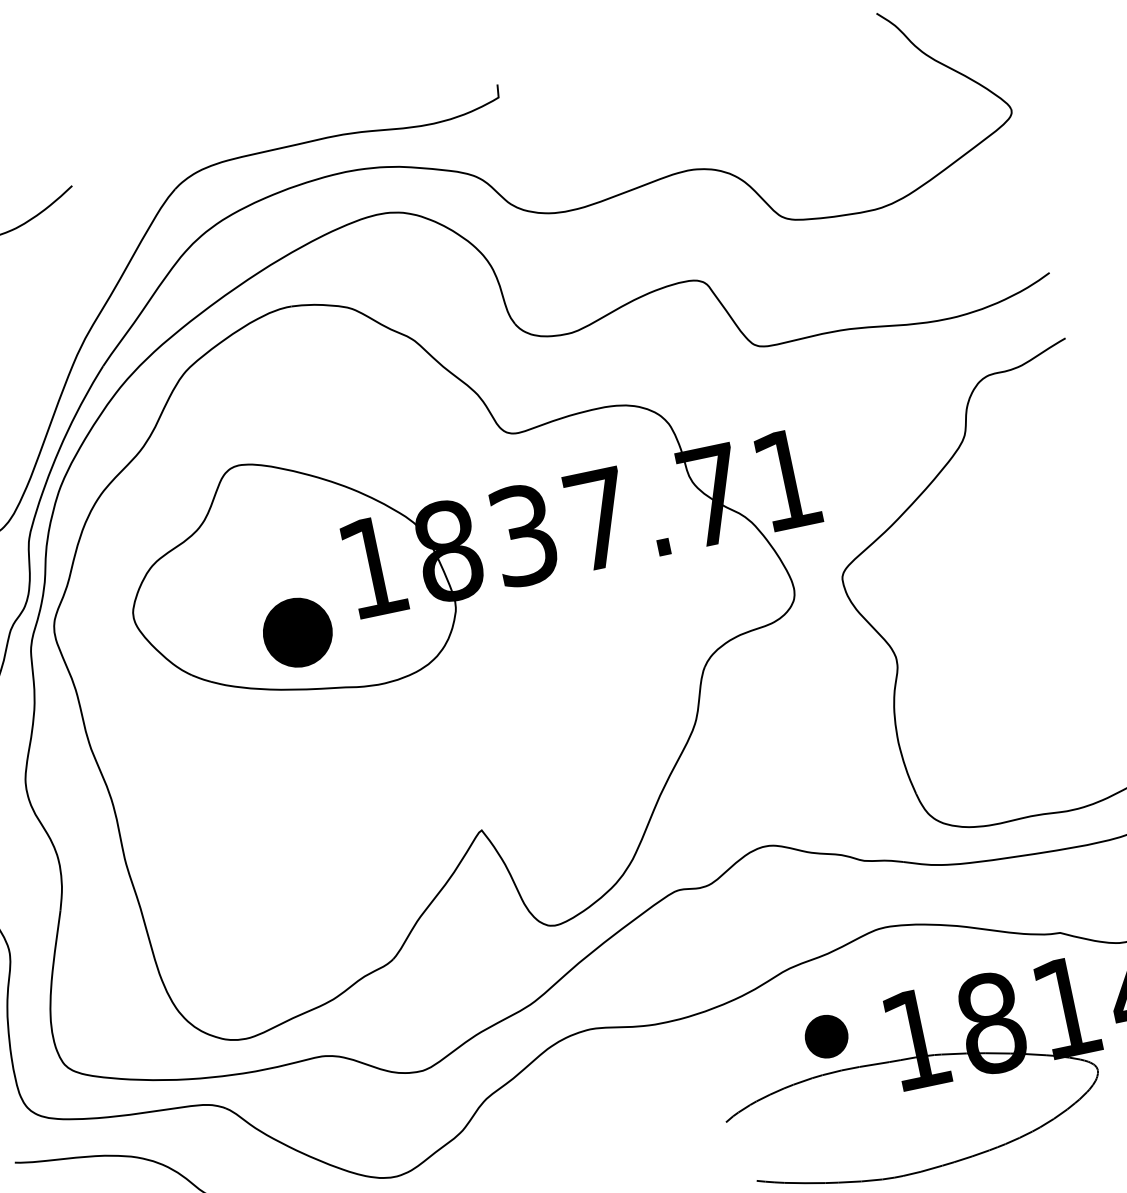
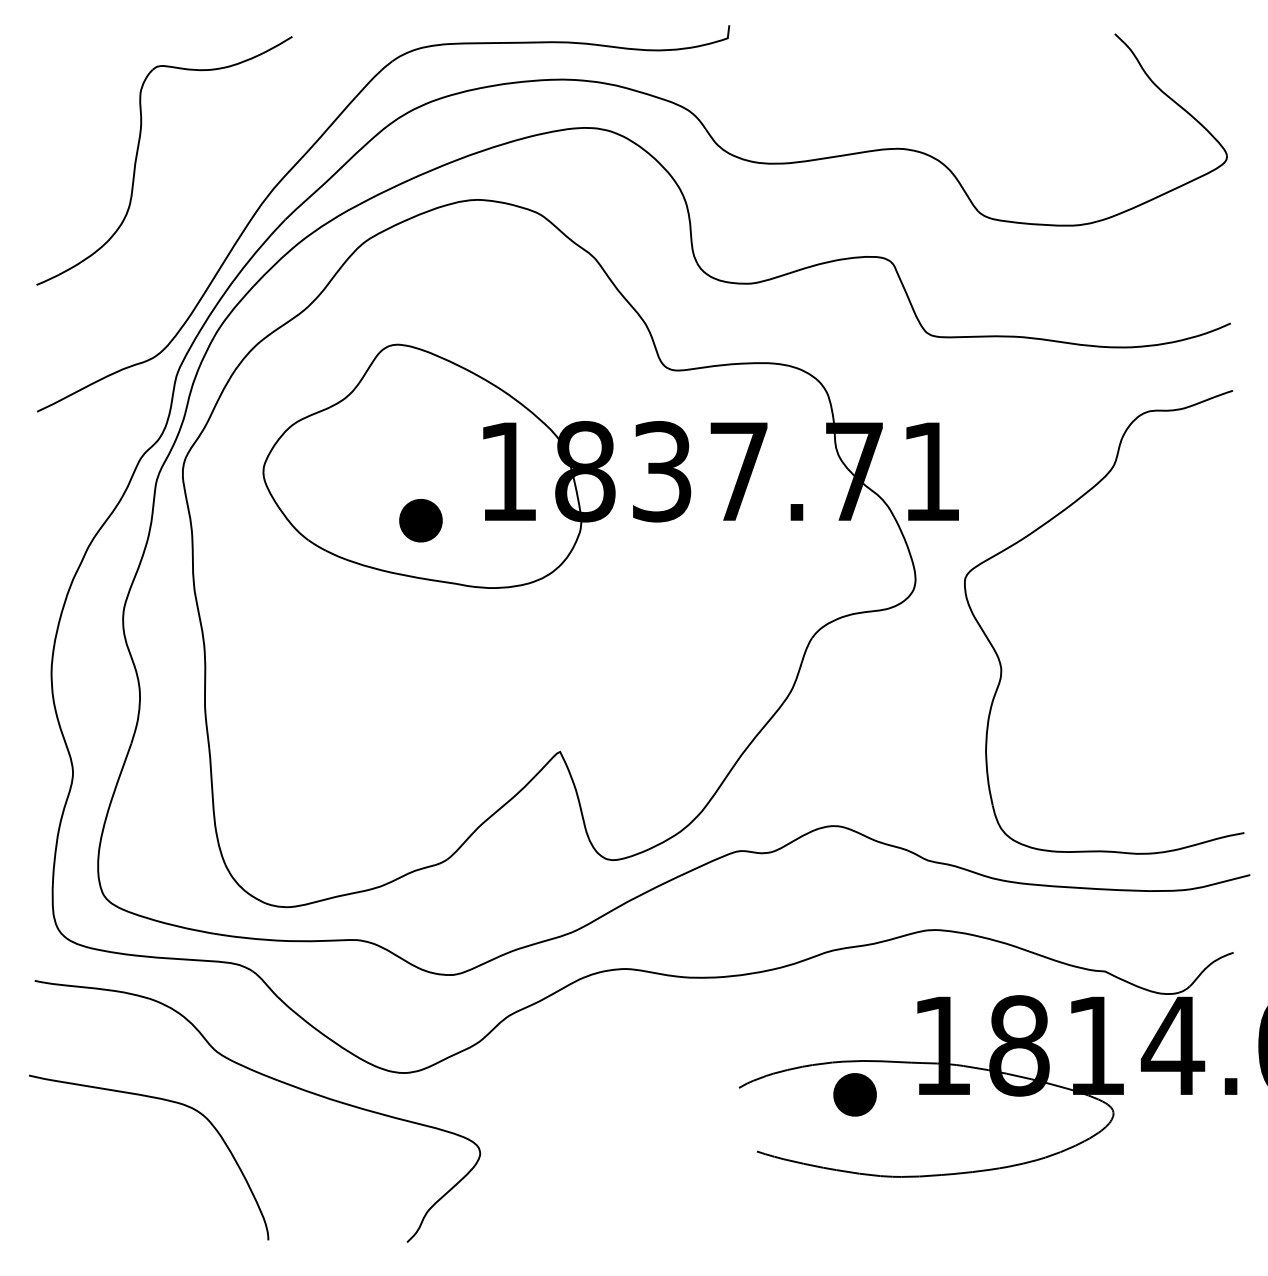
part: (297, 632) -> (420, 520), size x0.62
part: (825, 1036) -> (854, 1094), moved

